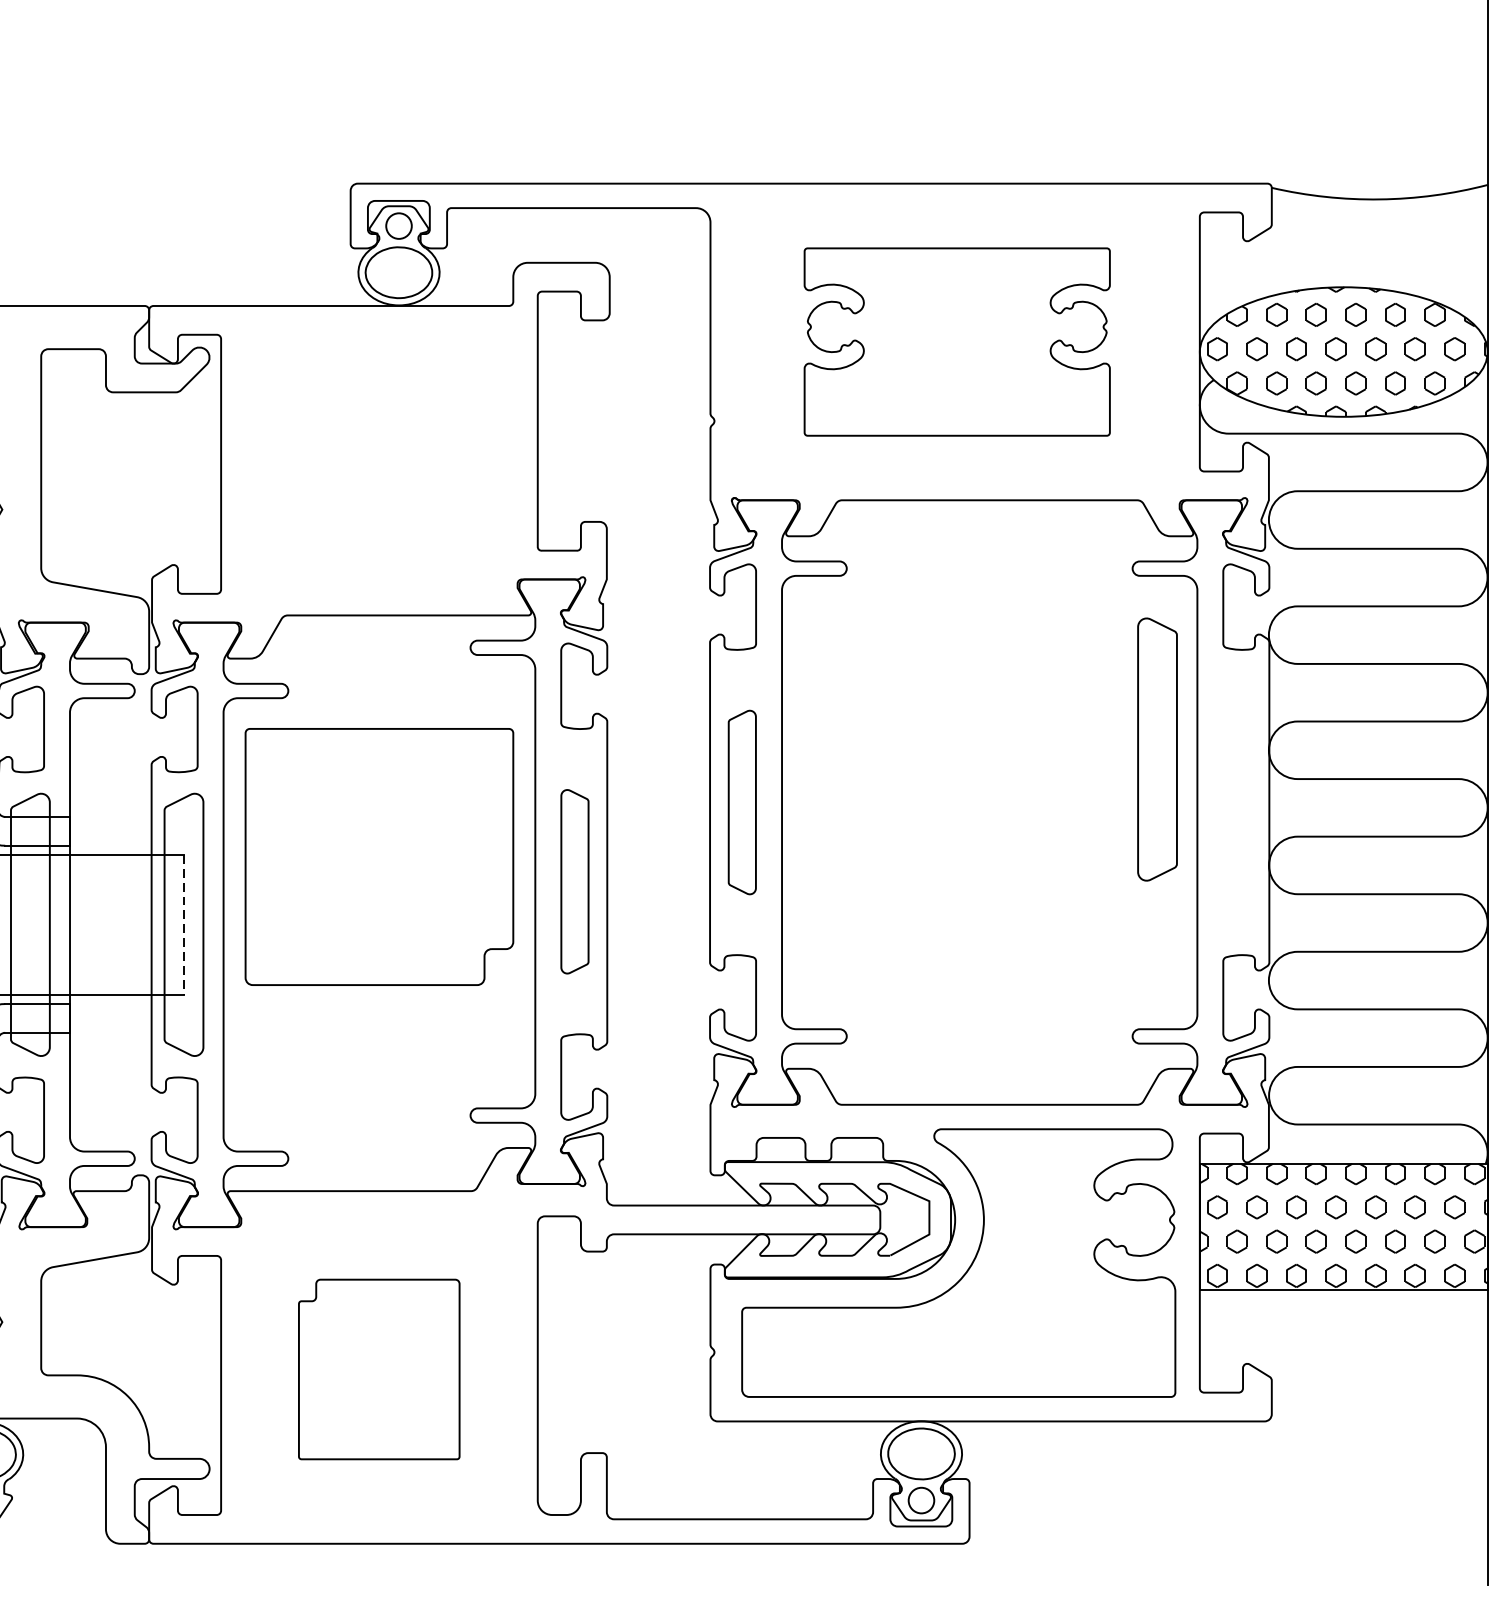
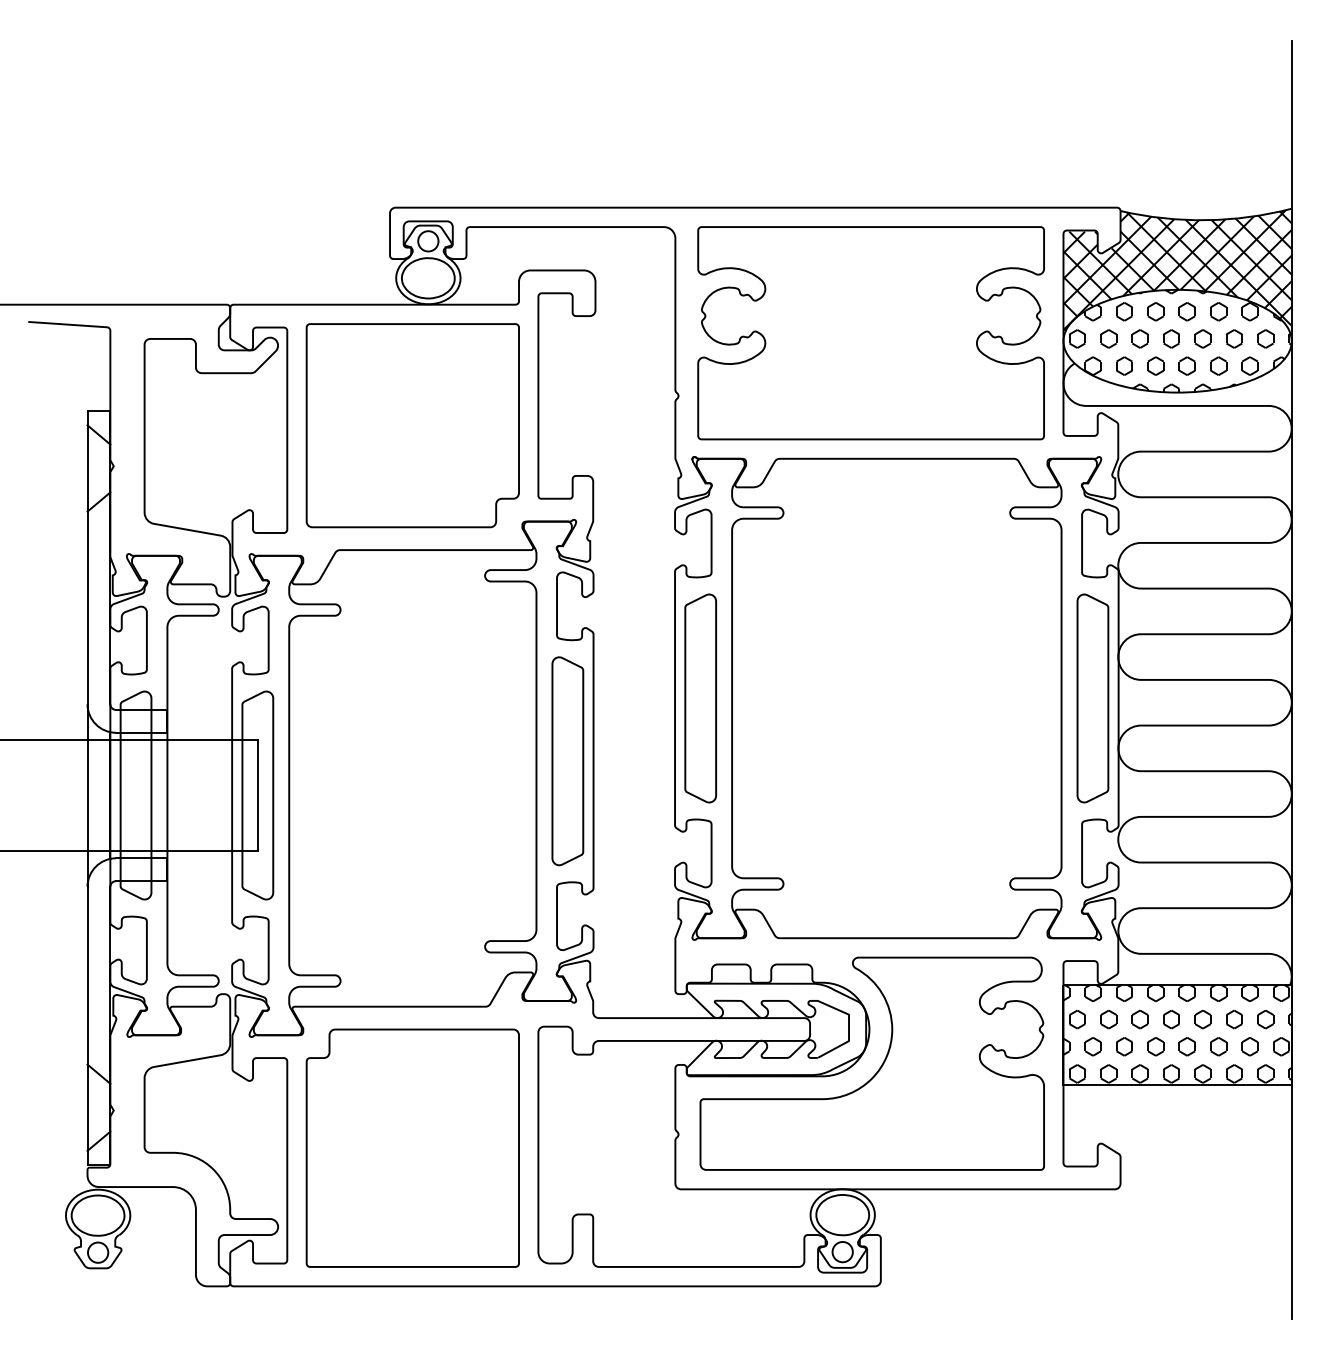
hatch: (1343, 264) -> (1177, 271), added
part: (956, 342) -> (870, 333), size x1.43
part: (1156, 749) -> (1092, 698), moved
part: (742, 802) -> (700, 698), size x1.43
part: (379, 856) -> (412, 425), moved
part: (574, 881) -> (567, 761), size x1.43
line: (183, 926) -> (257, 796), dashed -> solid
part: (379, 1368) -> (412, 1147), size x1.67

